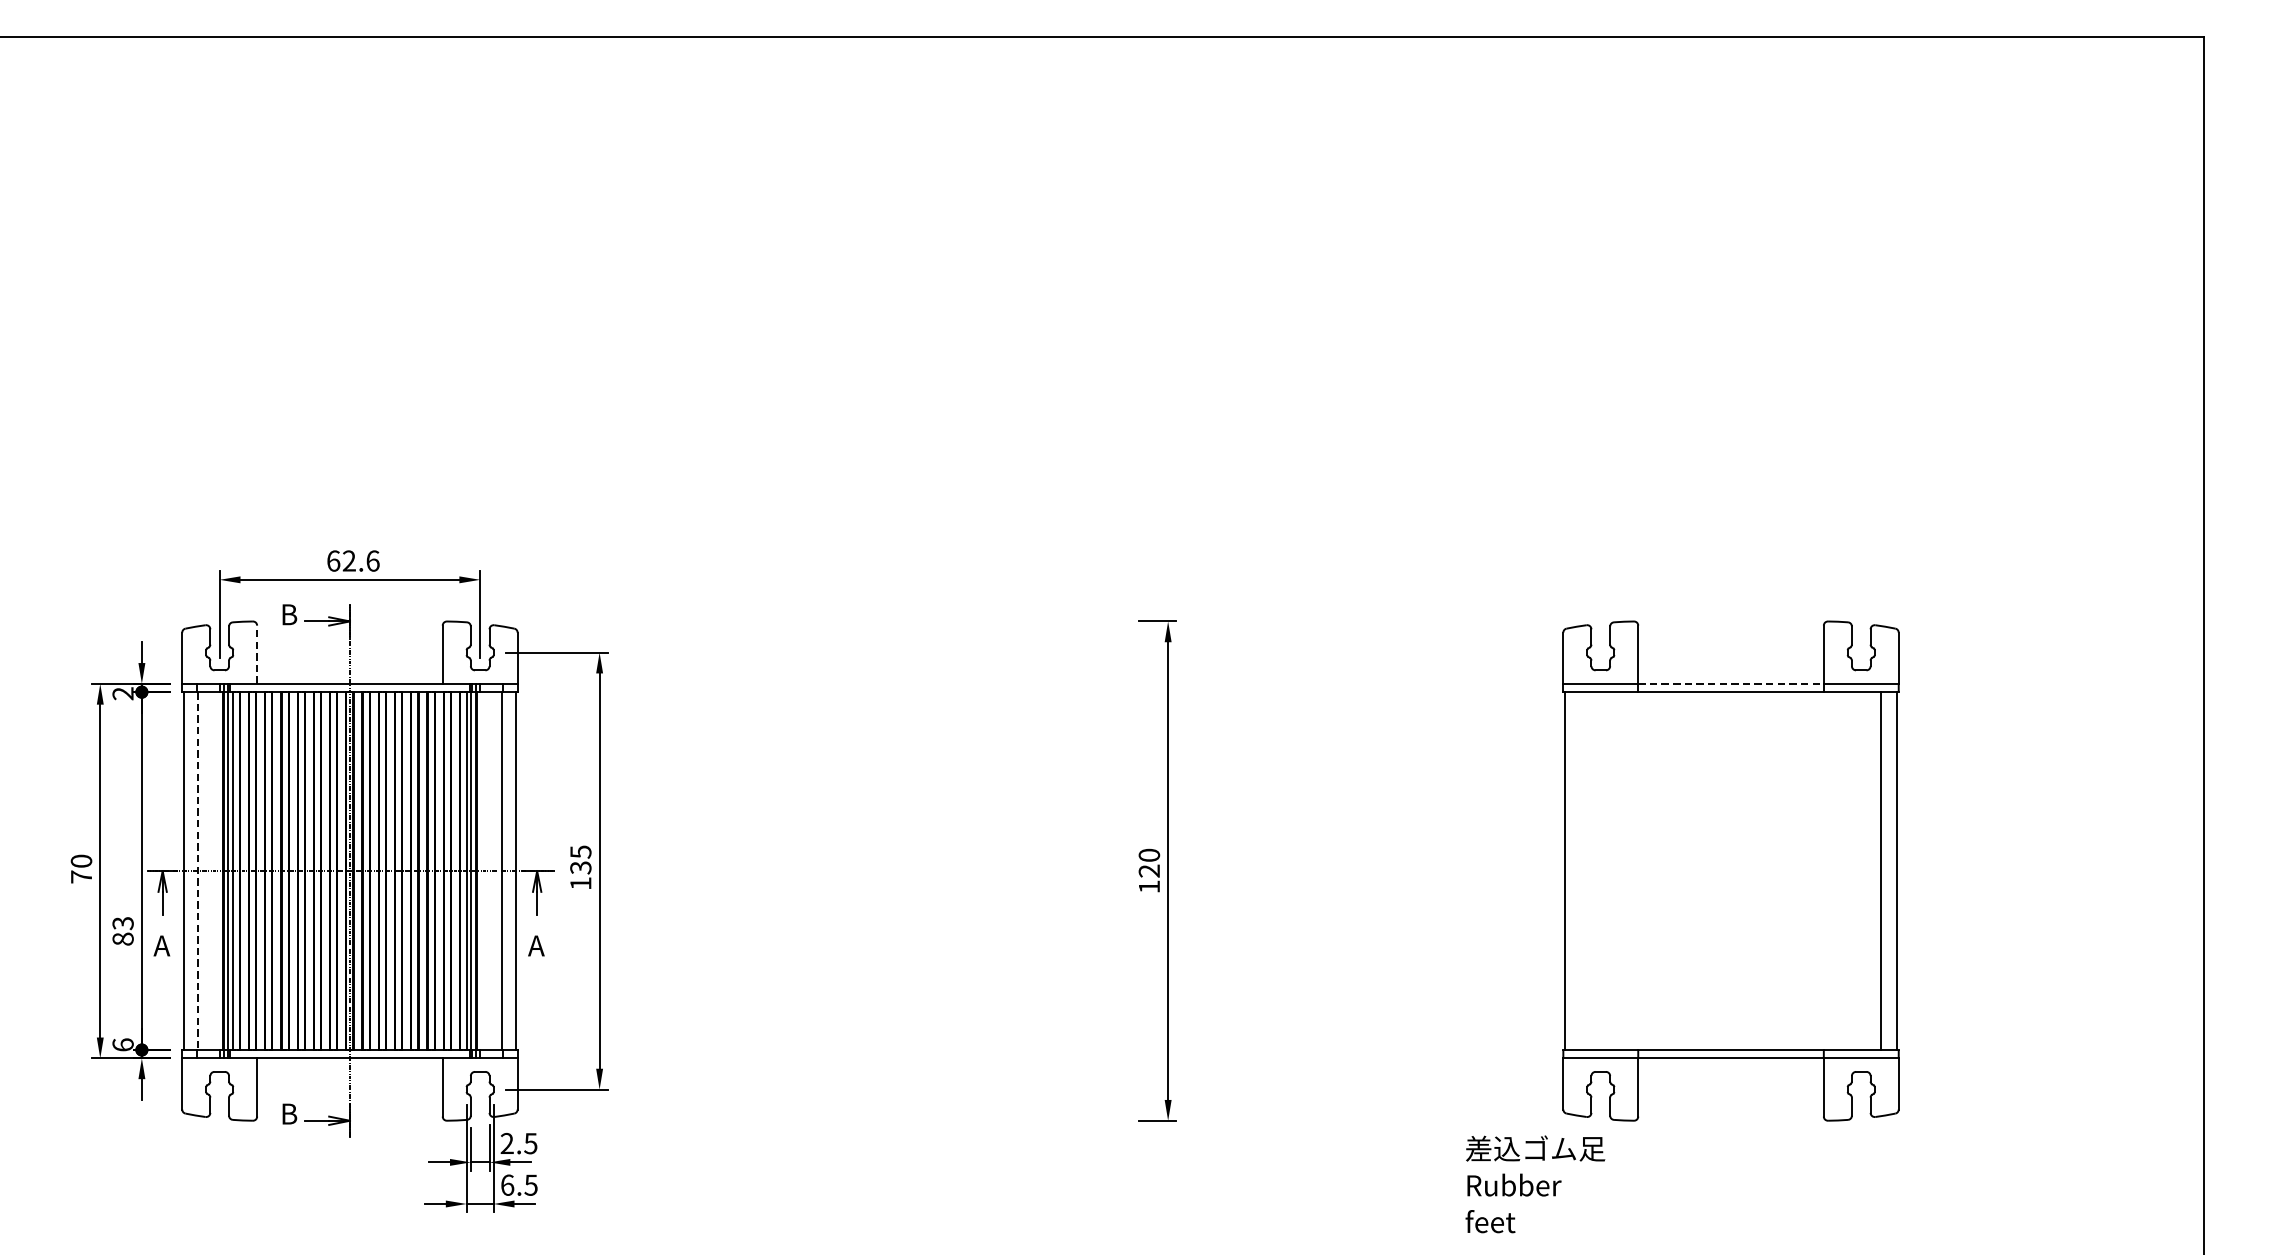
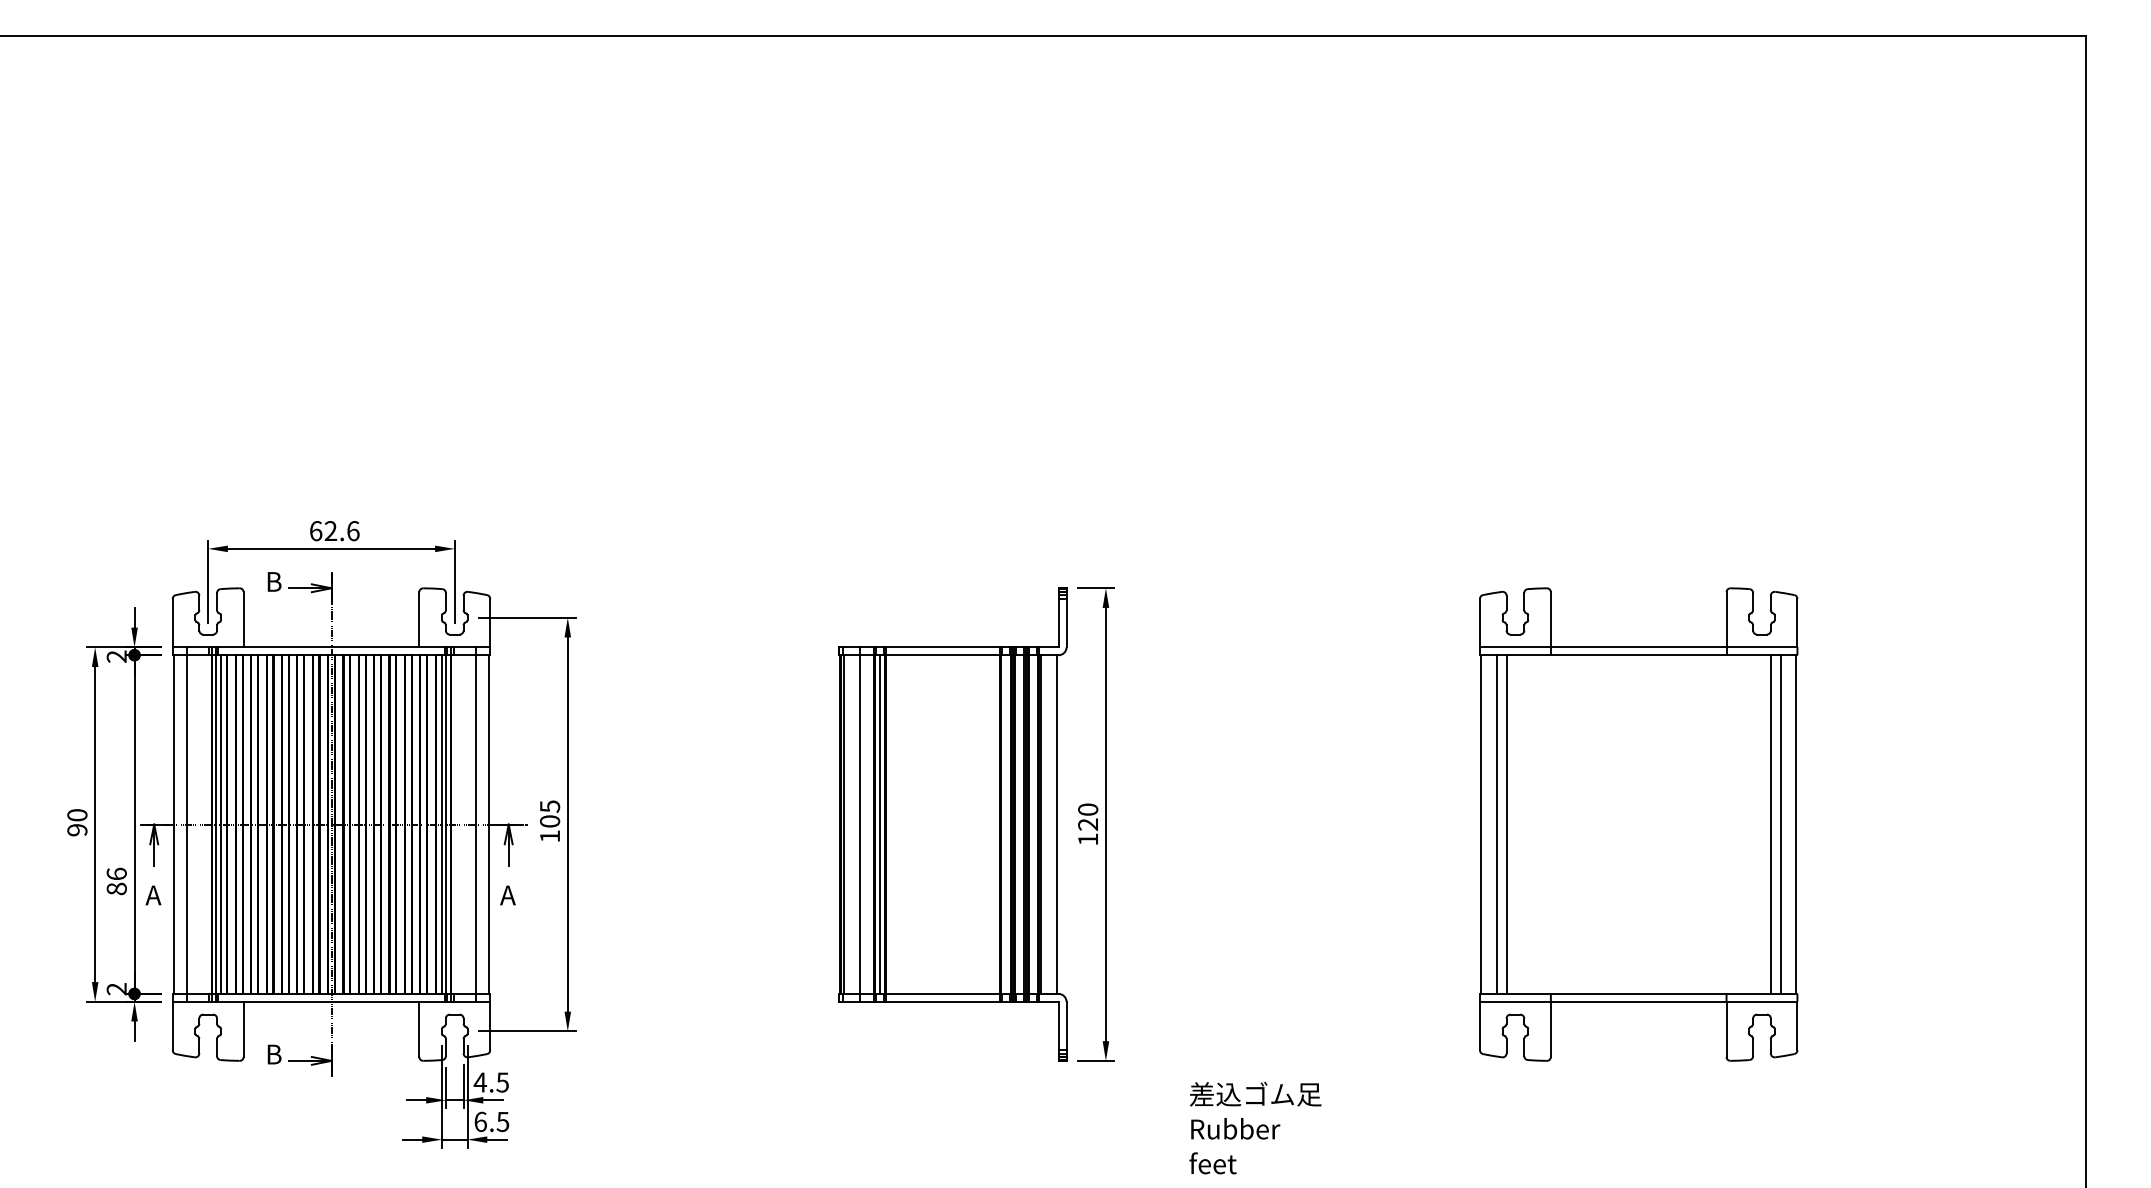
line: (256, 654) -> (243, 619), dashed -> solid
line: (1730, 684) -> (1638, 647), dashed -> solid
text: (581, 867) -> (550, 821), 135 -> 105
part: (1006, 871) -> (952, 824), added
line: (1580, 871) -> (1496, 824), added
line: (1591, 871) -> (1506, 824), added
line: (1870, 871) -> (1770, 824), added
line: (197, 872) -> (187, 825), dashed -> solid
text: (81, 877) -> (77, 830), 70 -> 90
text: (122, 922) -> (116, 873), 83 -> 86
text: (122, 1044) -> (116, 988), 6 -> 2
text: (507, 1143) -> (480, 1082), 2.5 -> 4.5
text: (1535, 1183) -> (1255, 1127), moved

